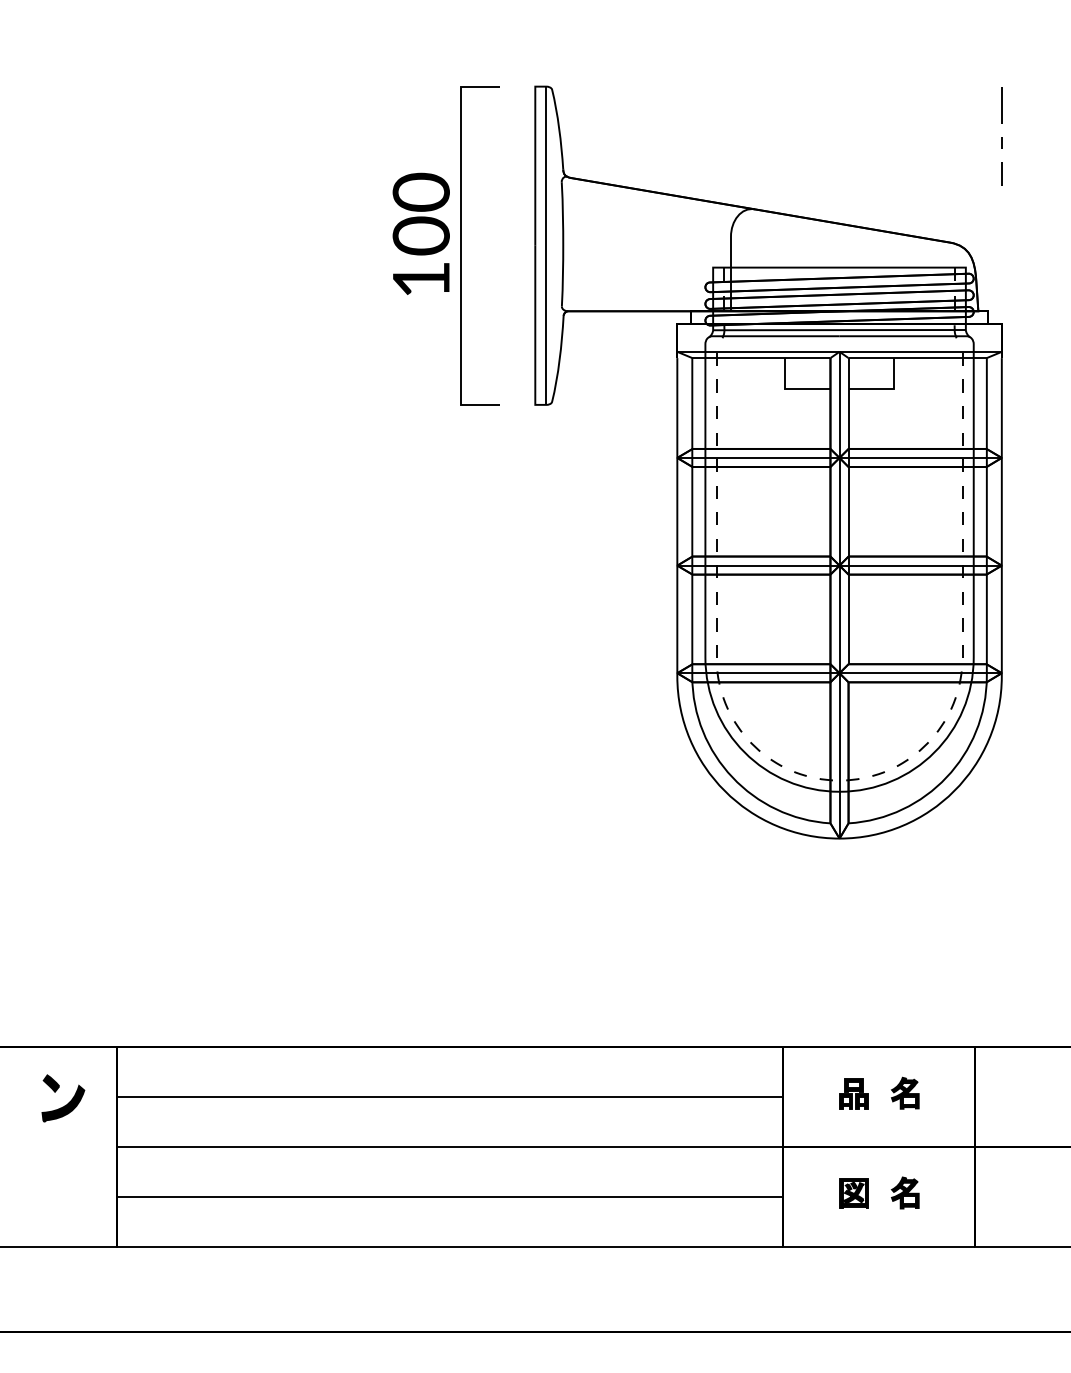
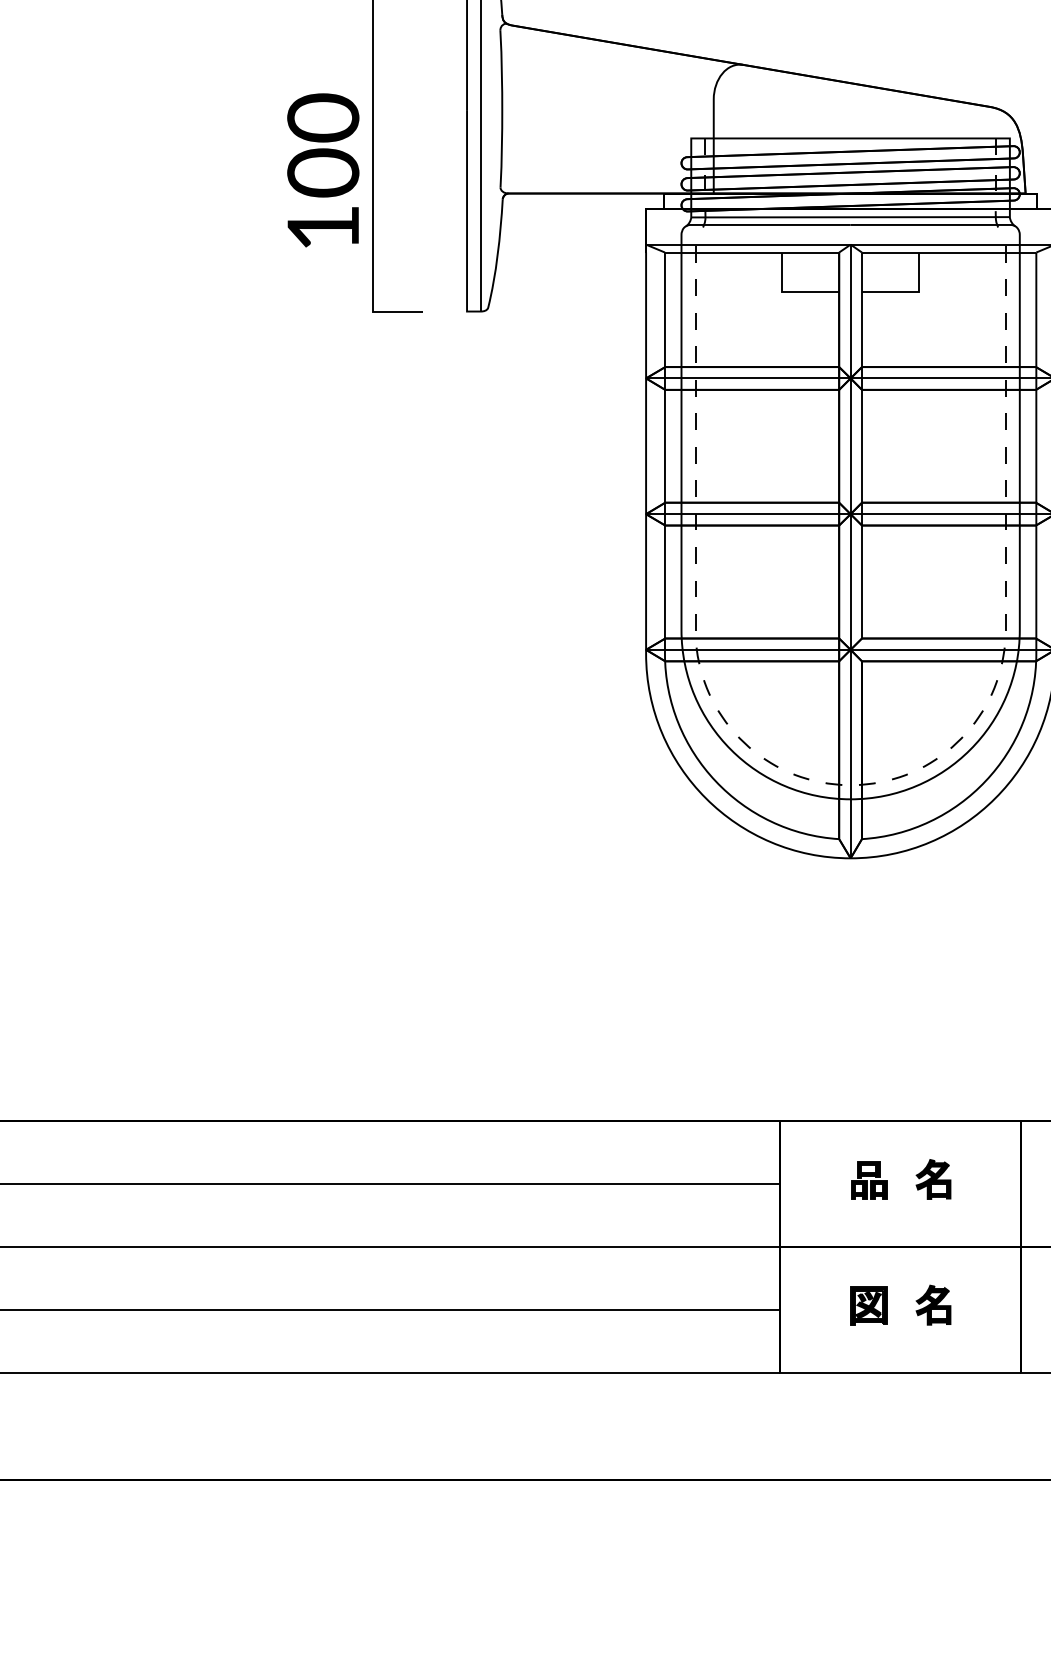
text: (420, 233) -> (322, 169), moved

